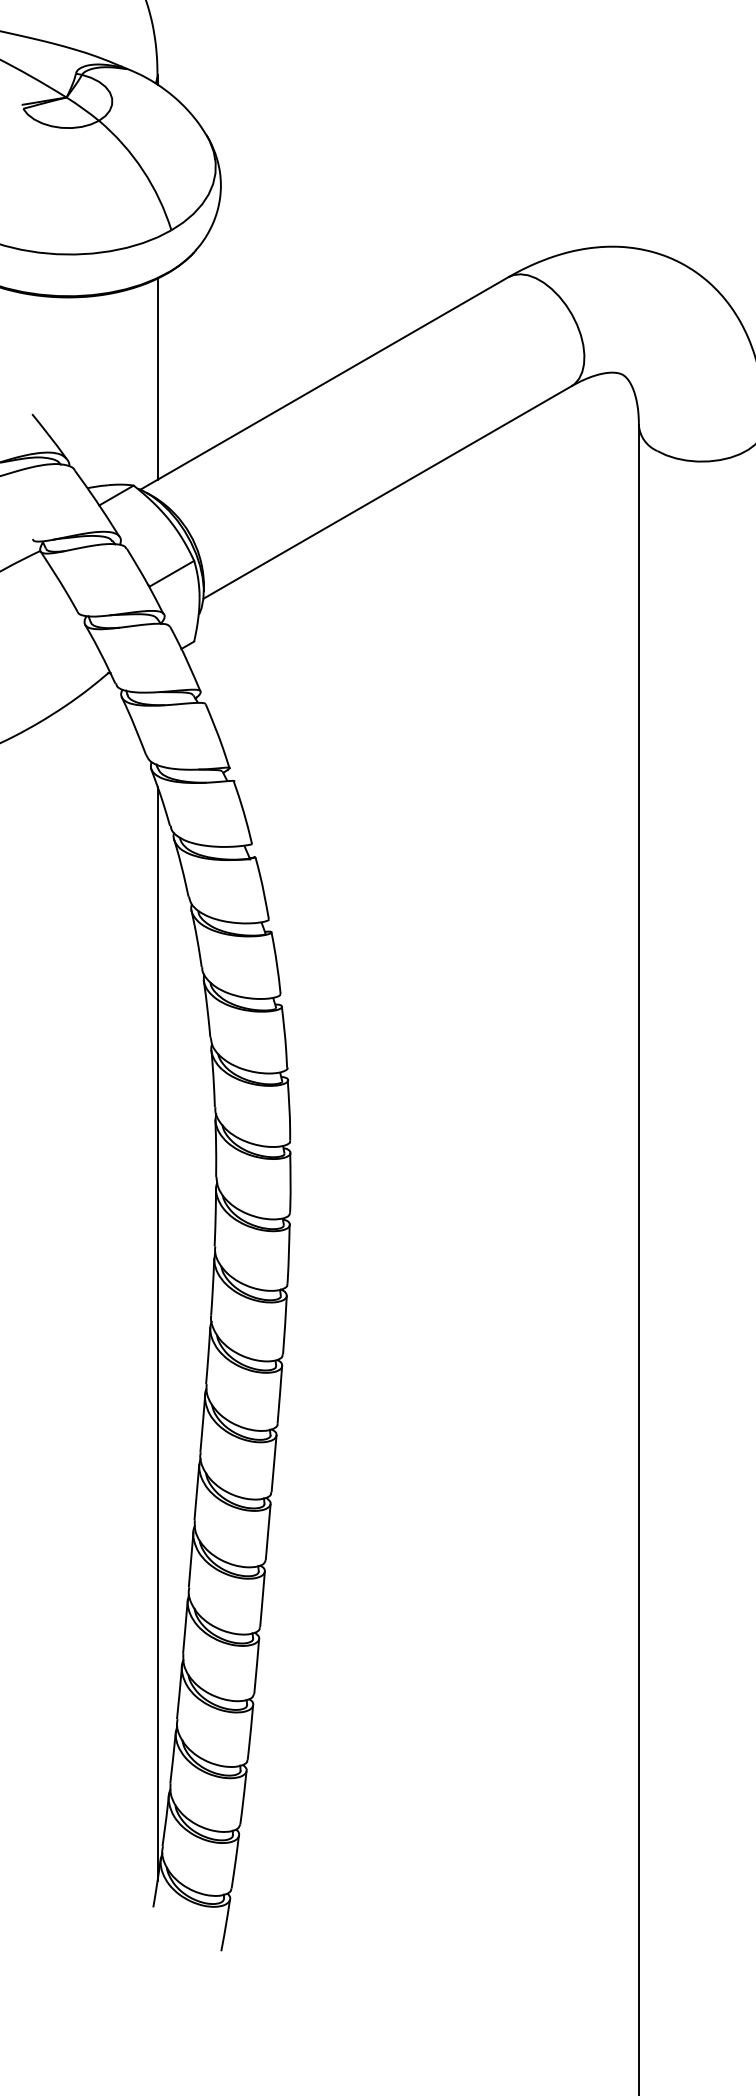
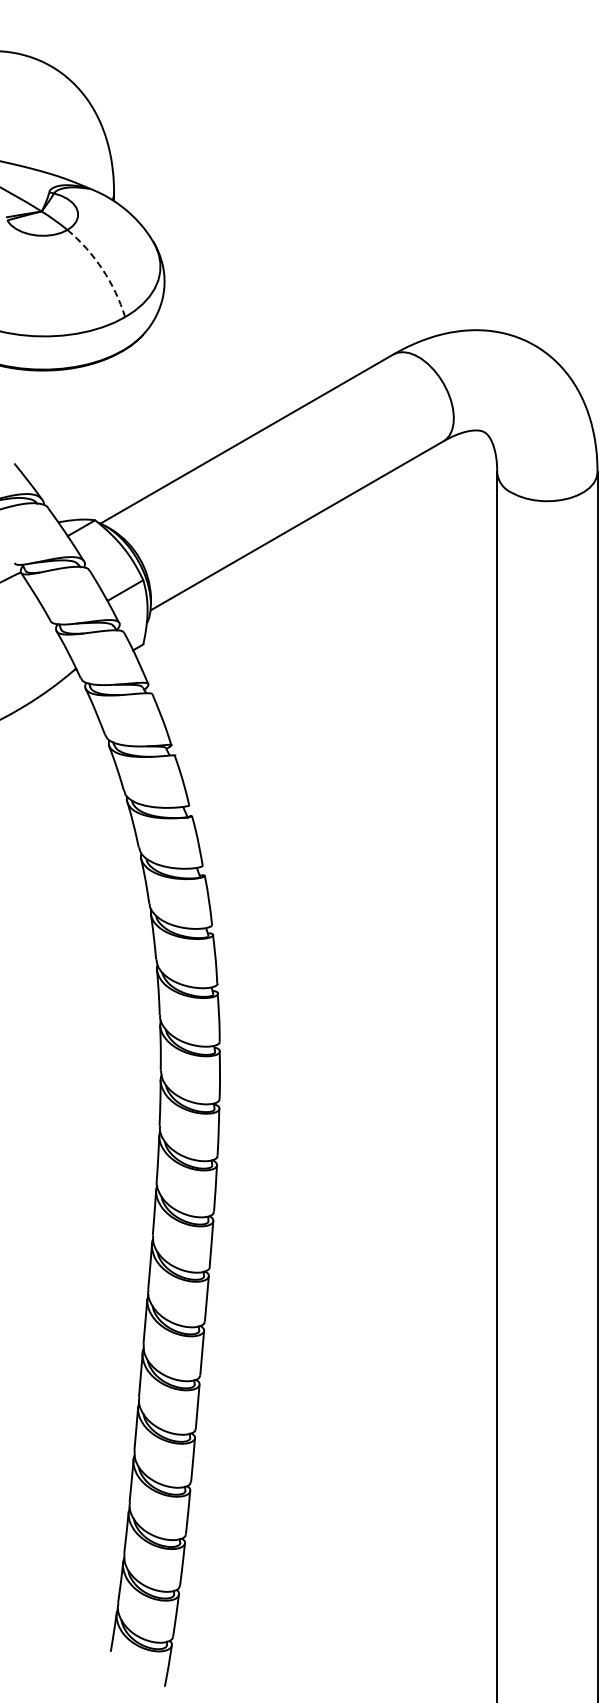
arc: (142, 170) -> (102, 269), solid -> dashed
line: (158, 379) -> (114, 435), removed
line: (158, 1333) -> (114, 1195), removed

